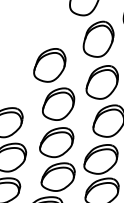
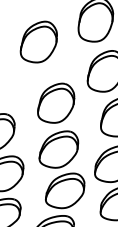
part: (49, 65) -> (38, 42), moved

